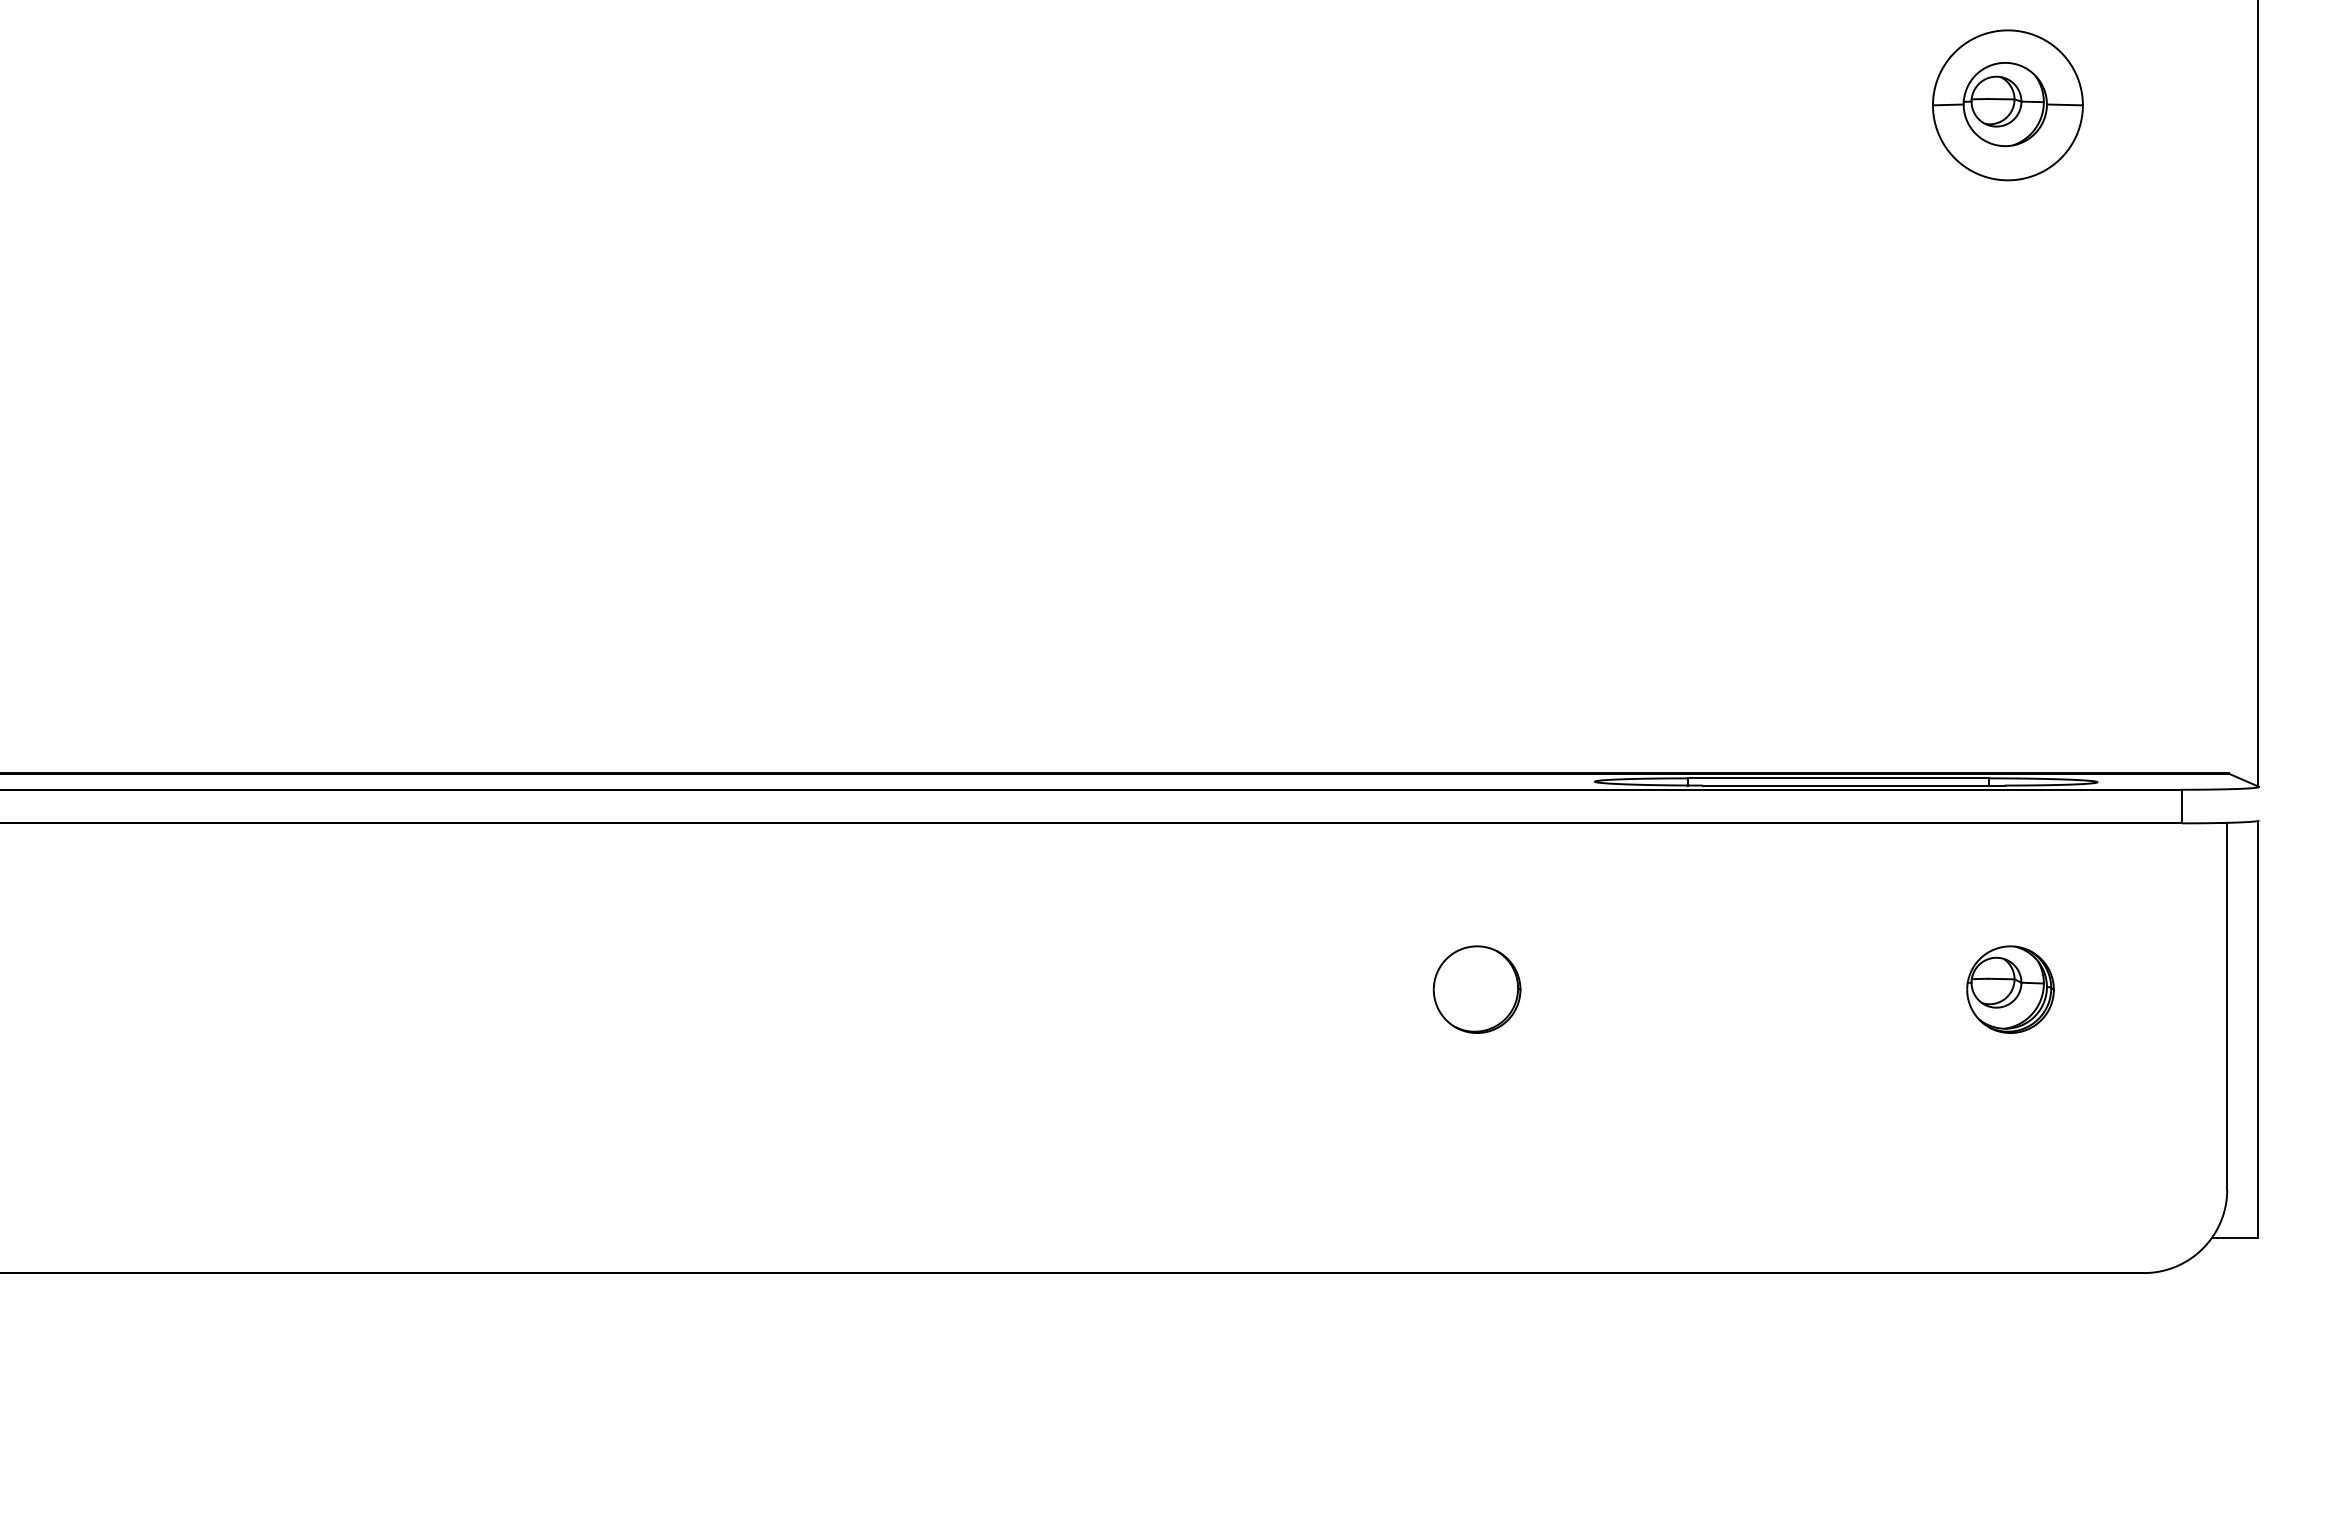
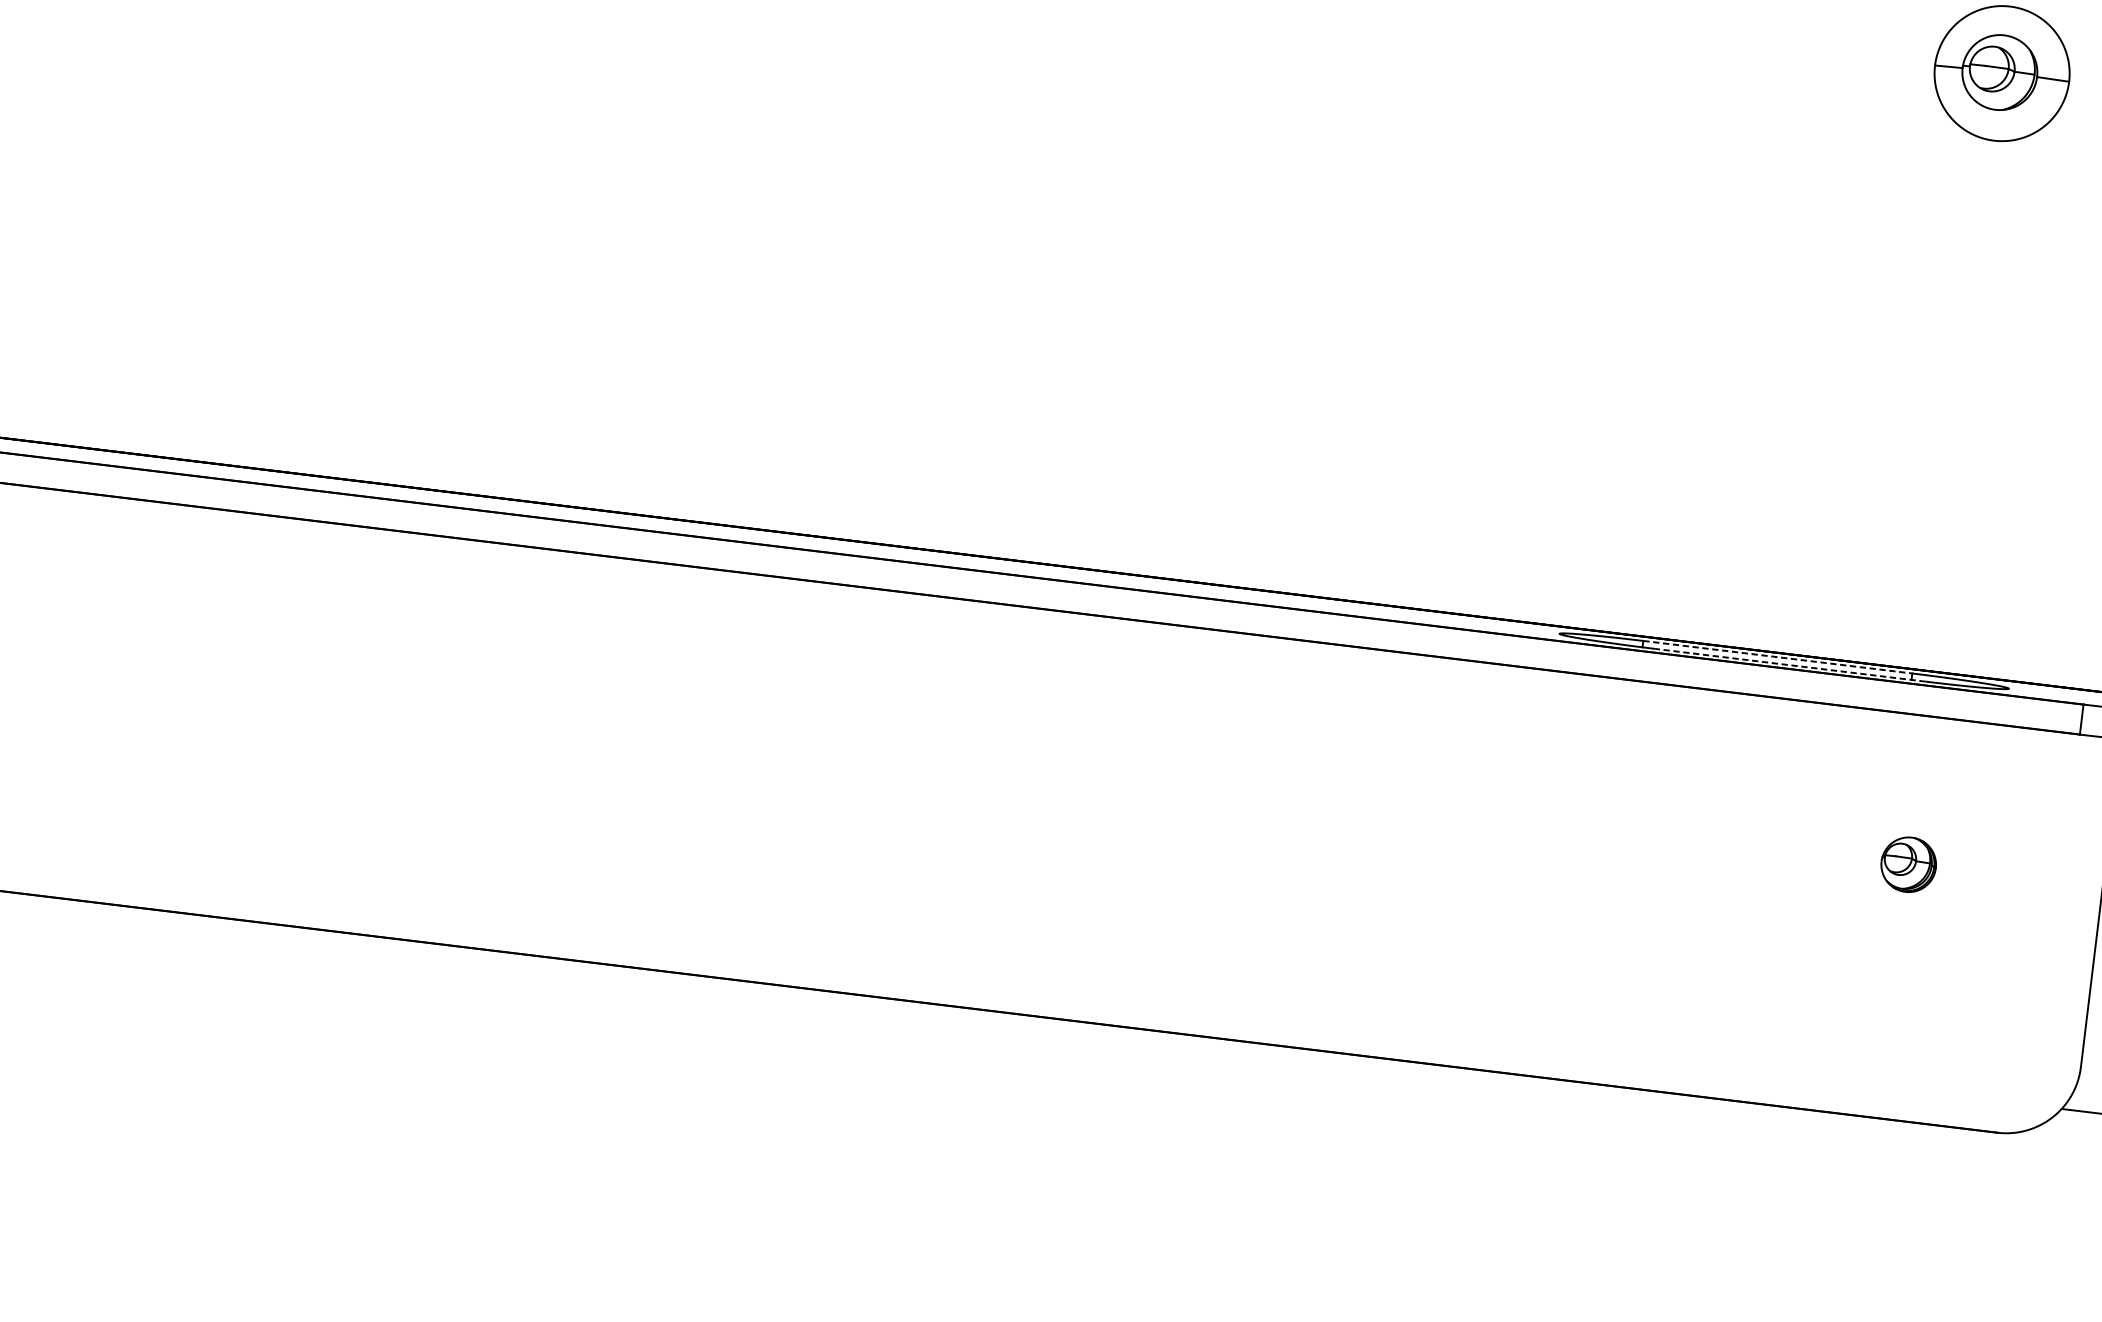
line: (1839, 778) -> (1778, 657), solid -> dashed
line: (1853, 785) -> (1790, 665), solid -> dashed
part: (1476, 989) -> (1431, 806), removed
part: (2010, 989) -> (1908, 864), size x0.7

